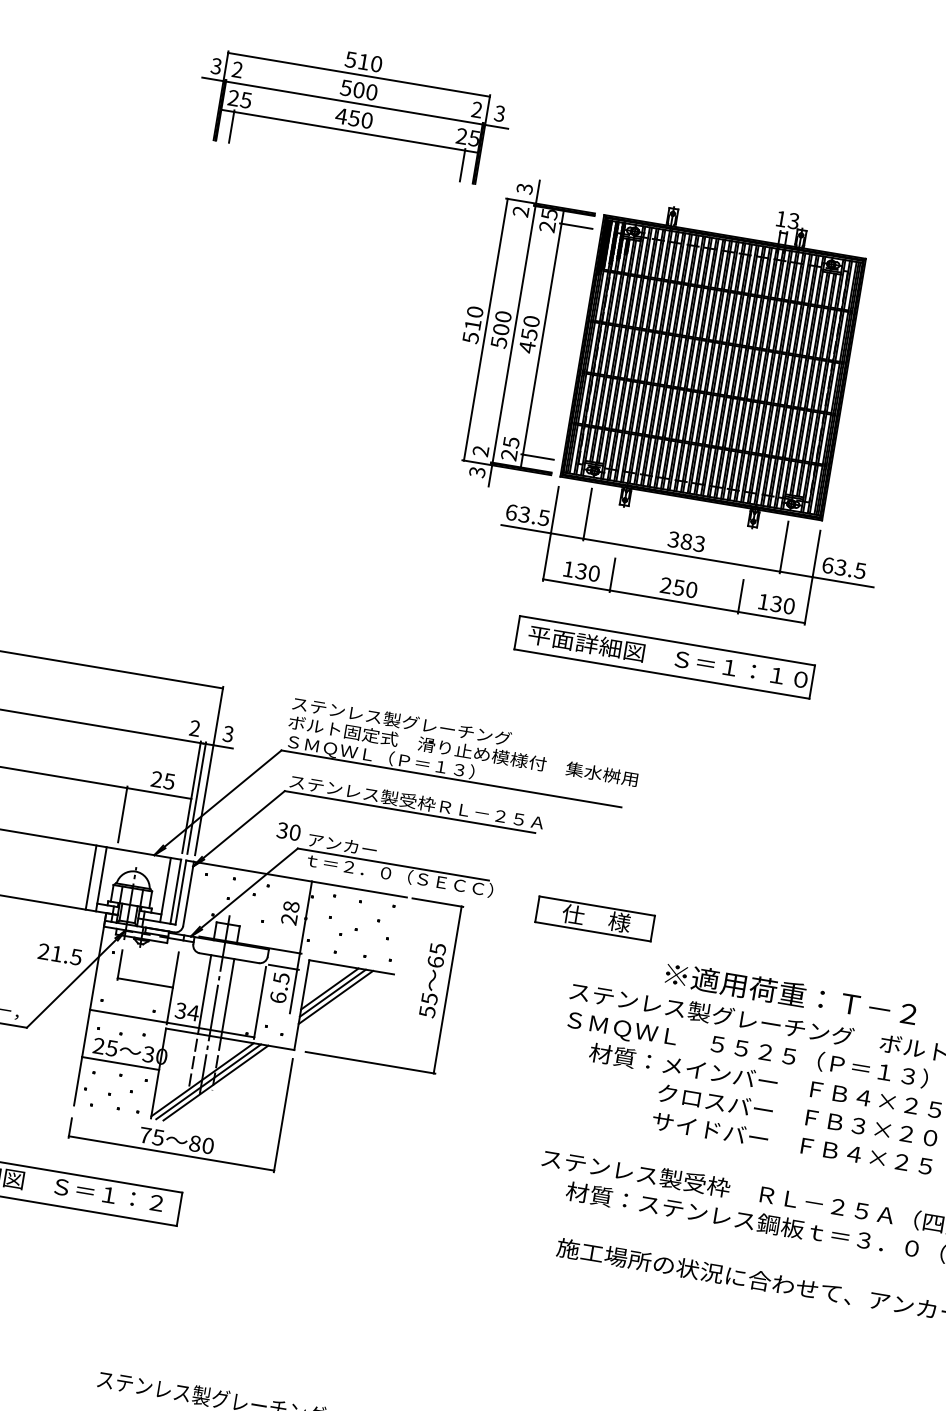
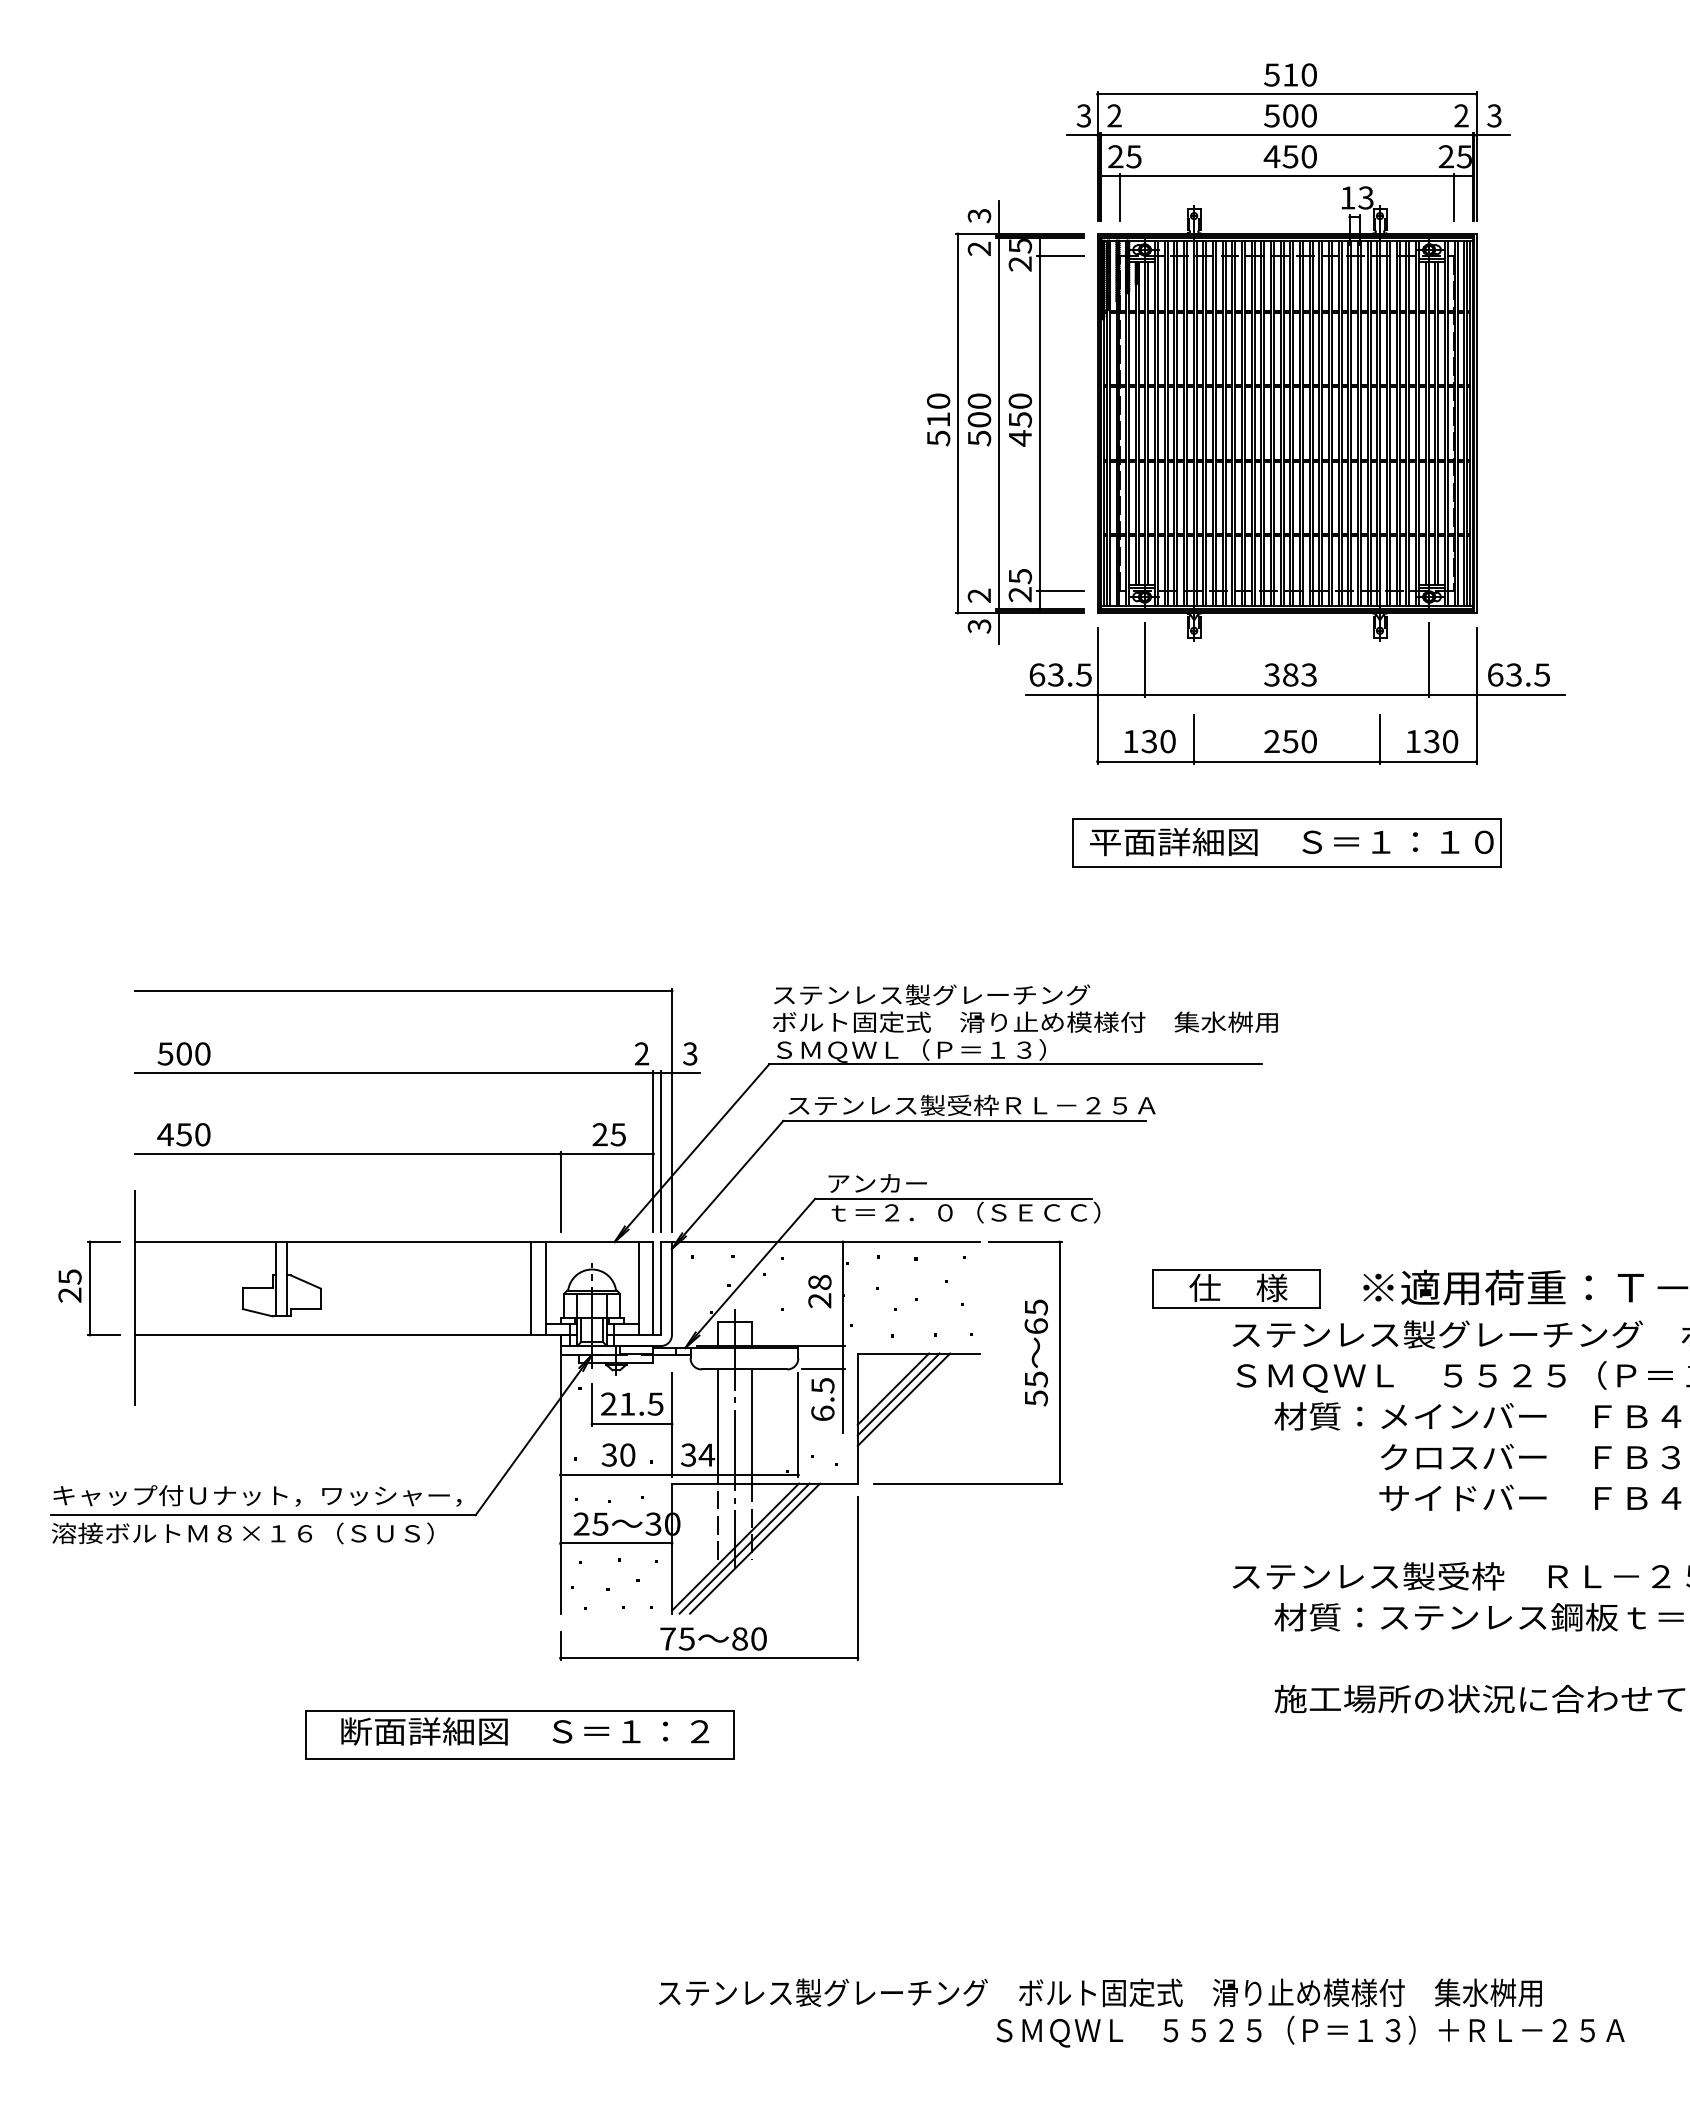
part: (354, 108) -> (1288, 142), moved
text: (288, 831) -> (618, 1454), moved
part: (595, 918) -> (1236, 1288), moved
text: (60, 954) -> (632, 1403), moved

